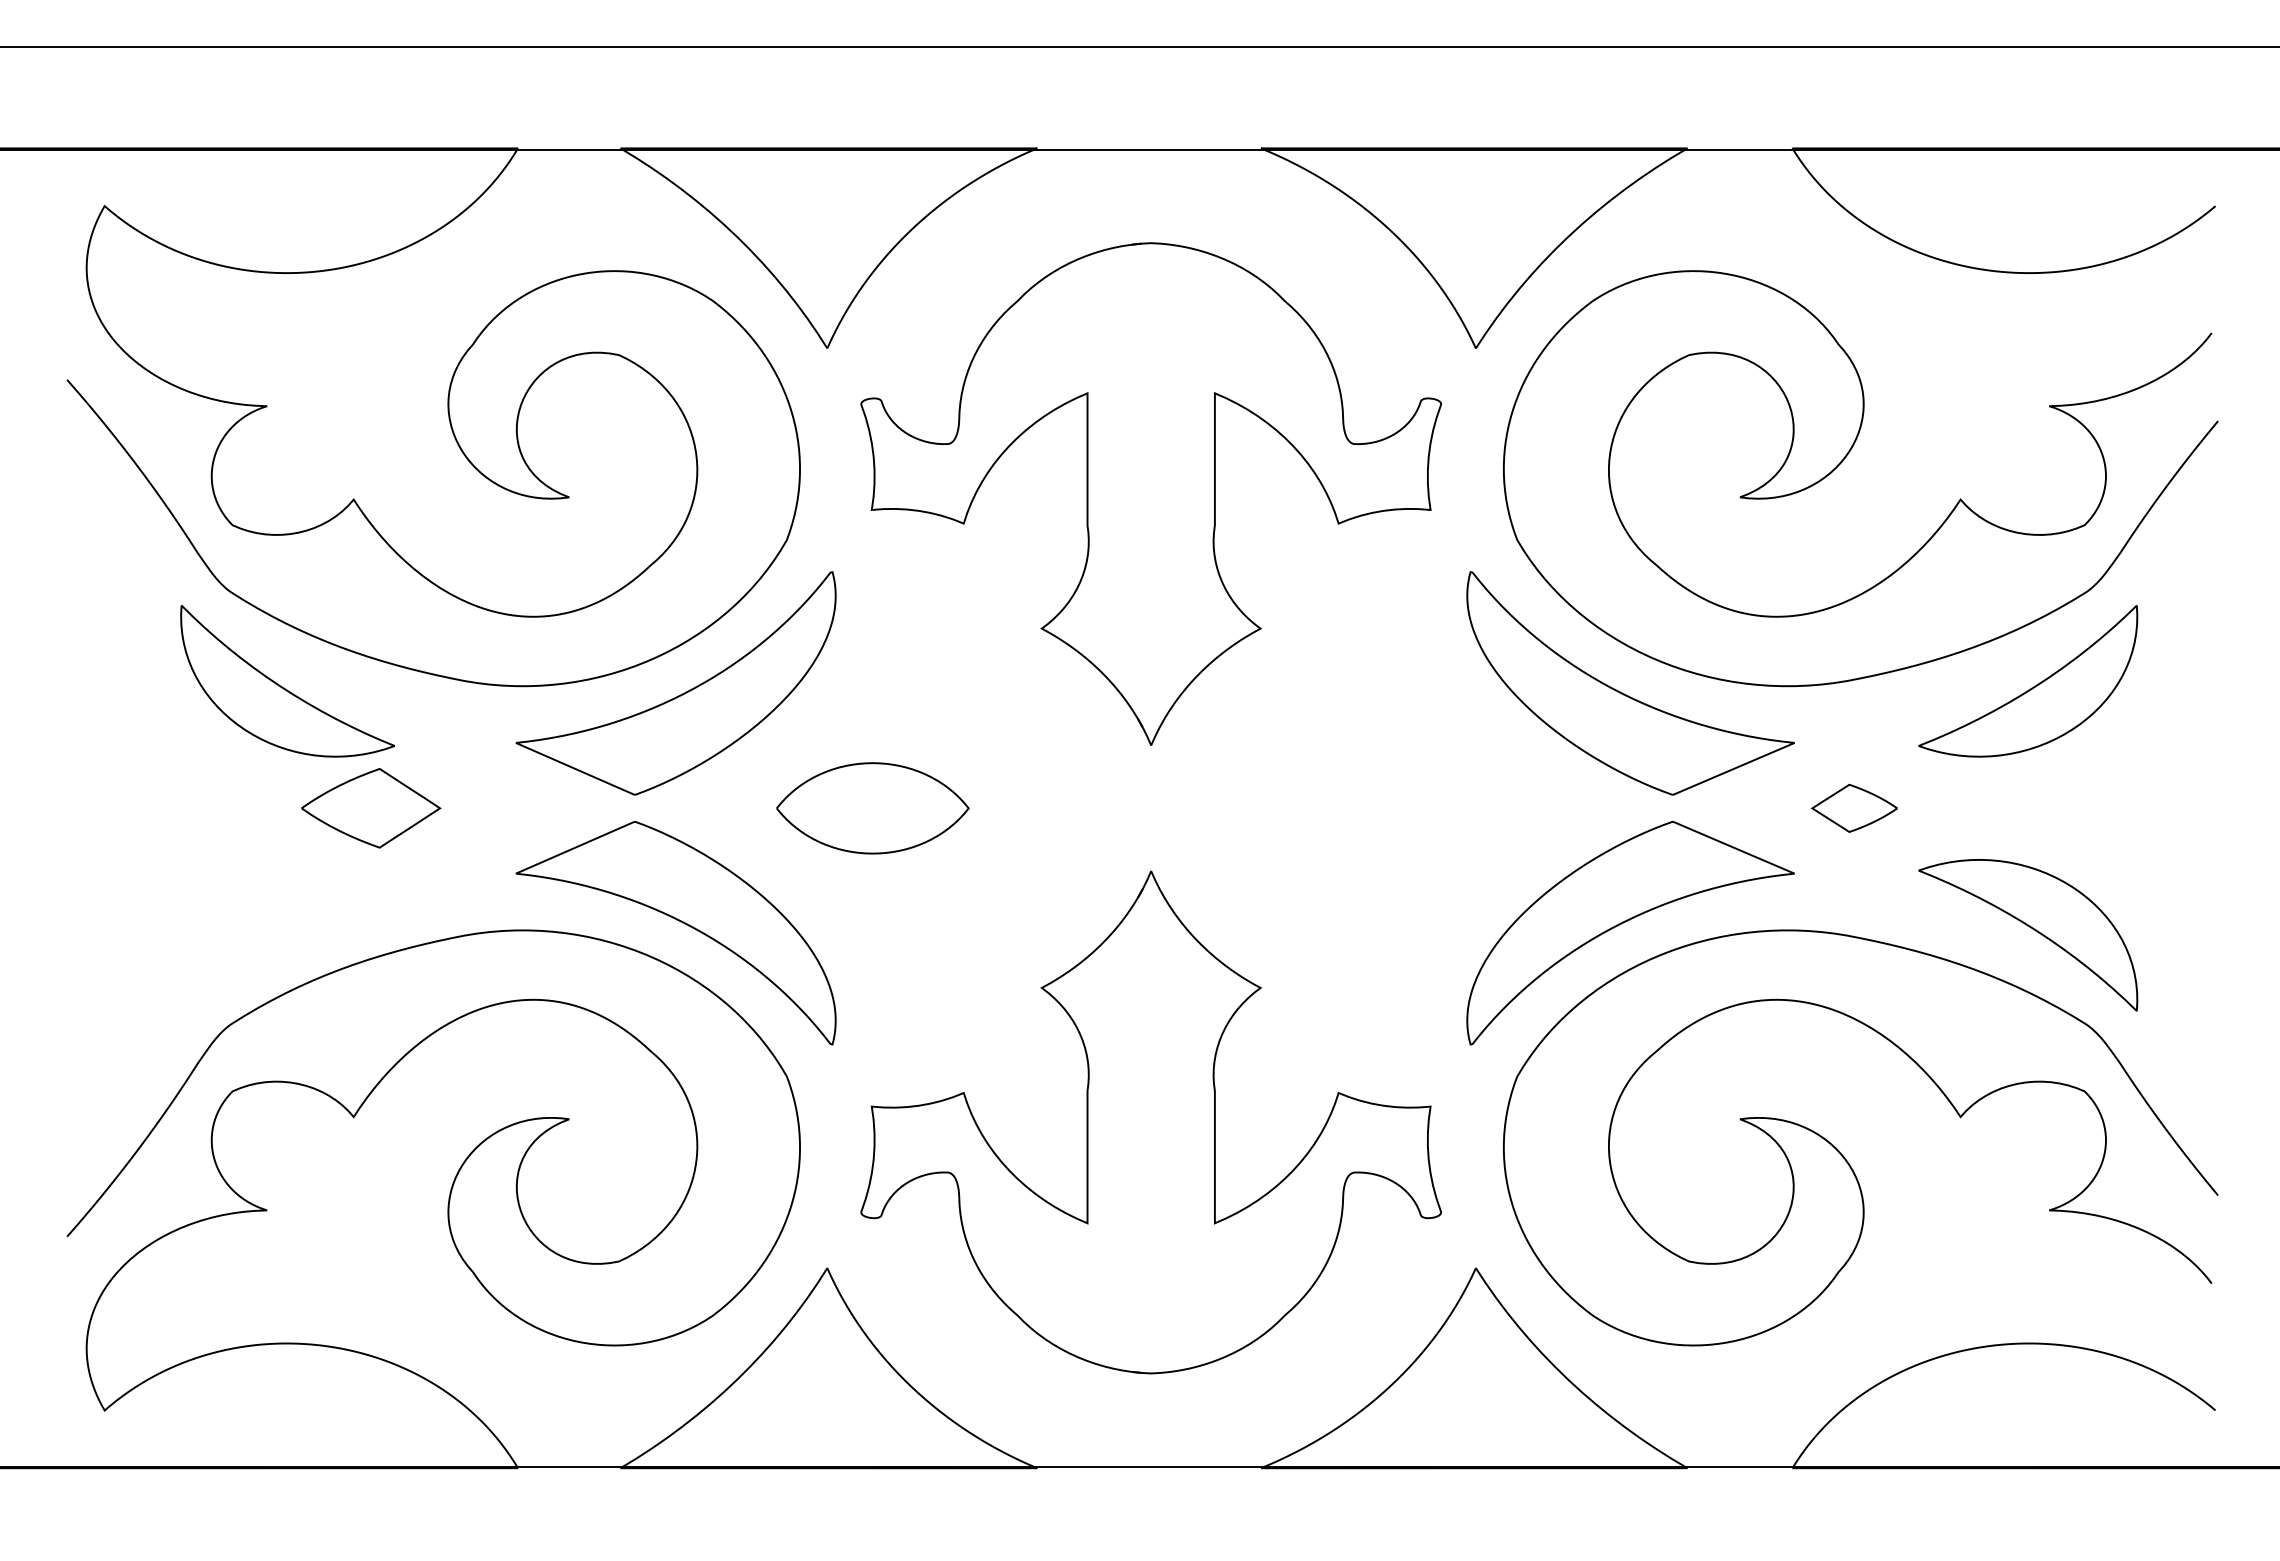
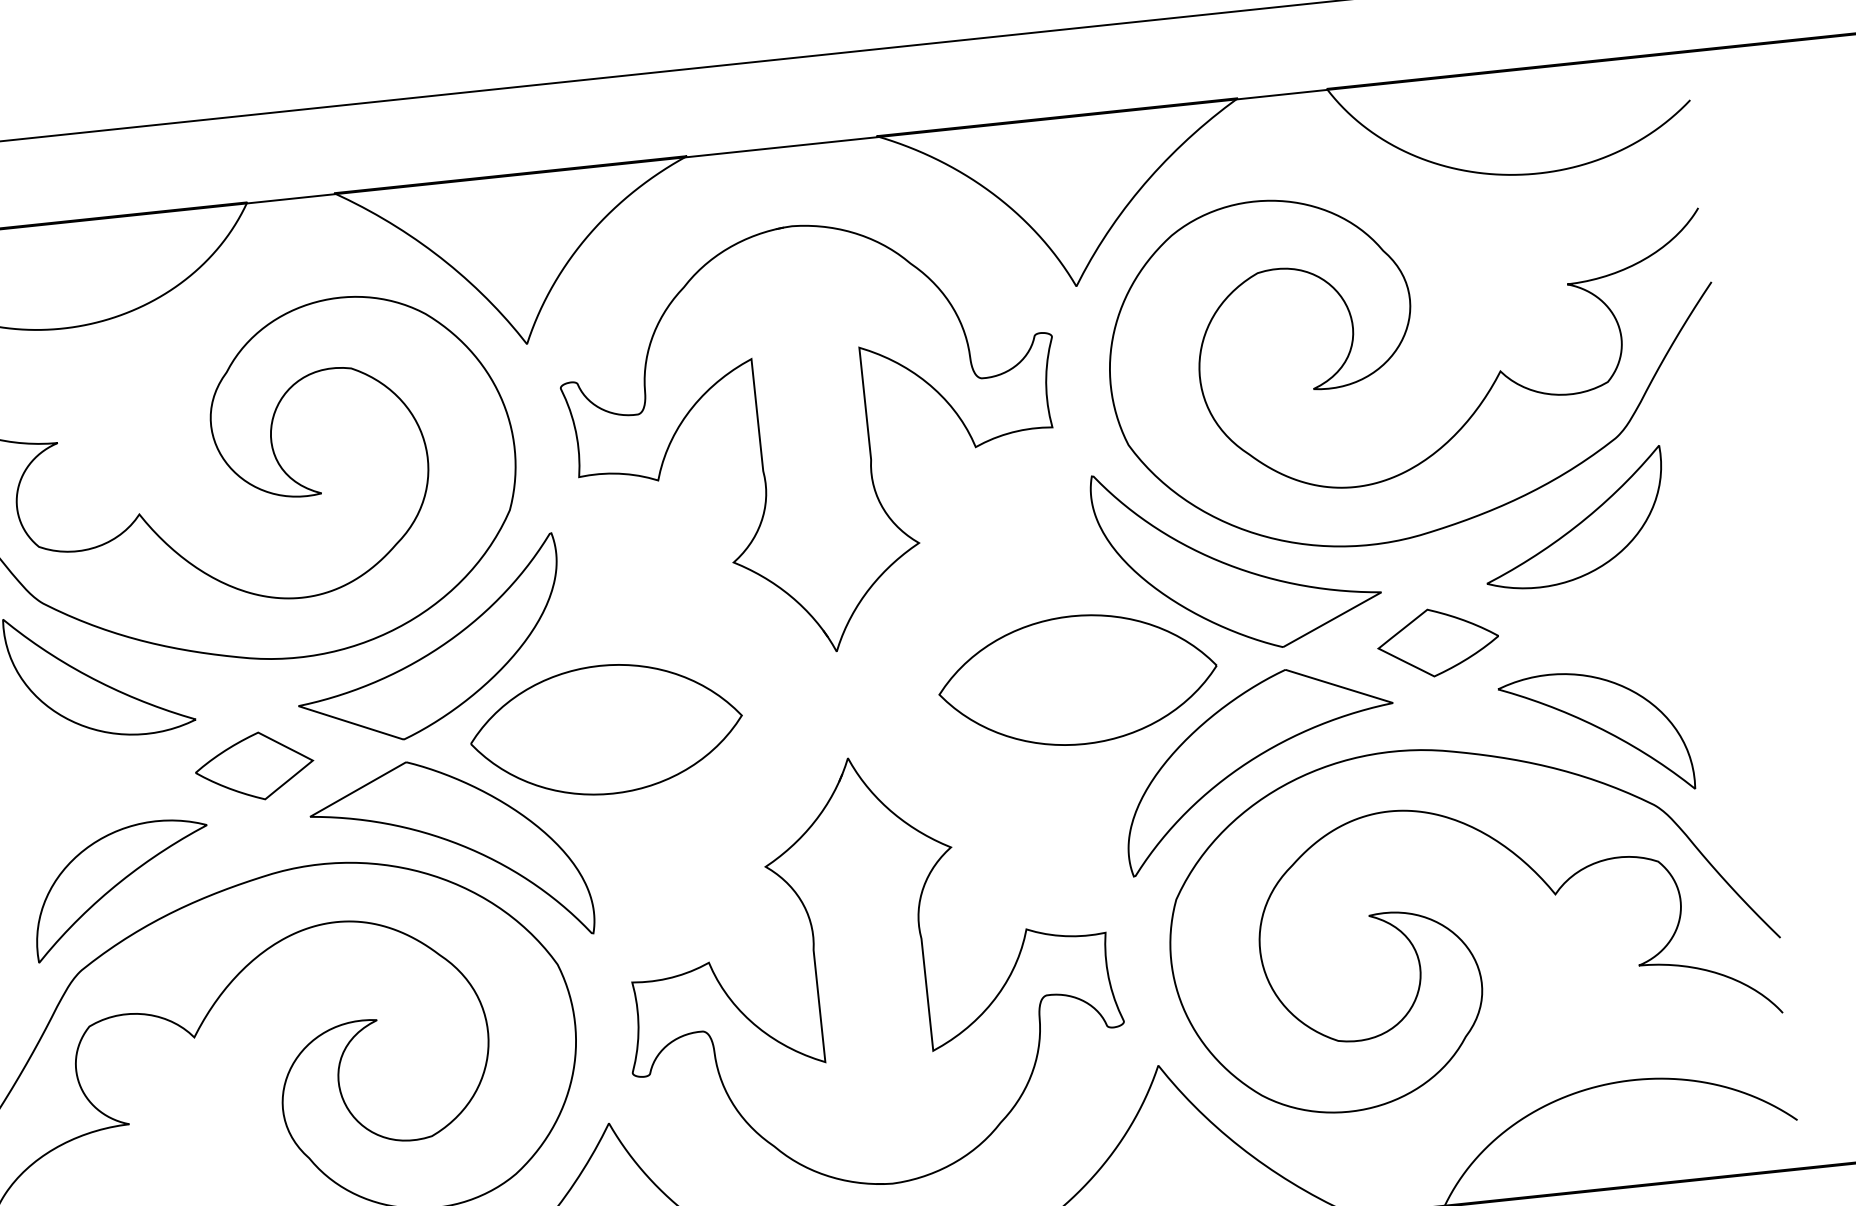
part: (371, 808) -> (254, 766), moved
part: (872, 808) -> (606, 729), size x1.67
part: (1428, 808) -> (1077, 680), added
part: (1854, 808) -> (1438, 642), size x1.67
part: (283, 929) -> (118, 884), added

